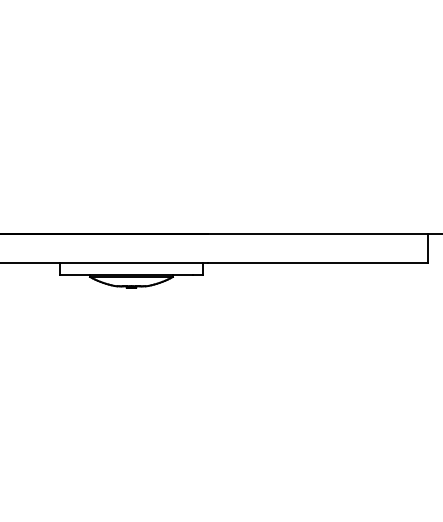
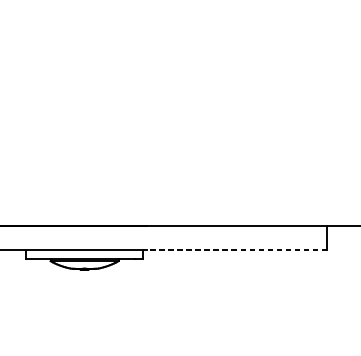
line: (317, 262) -> (237, 249), solid -> dashed

